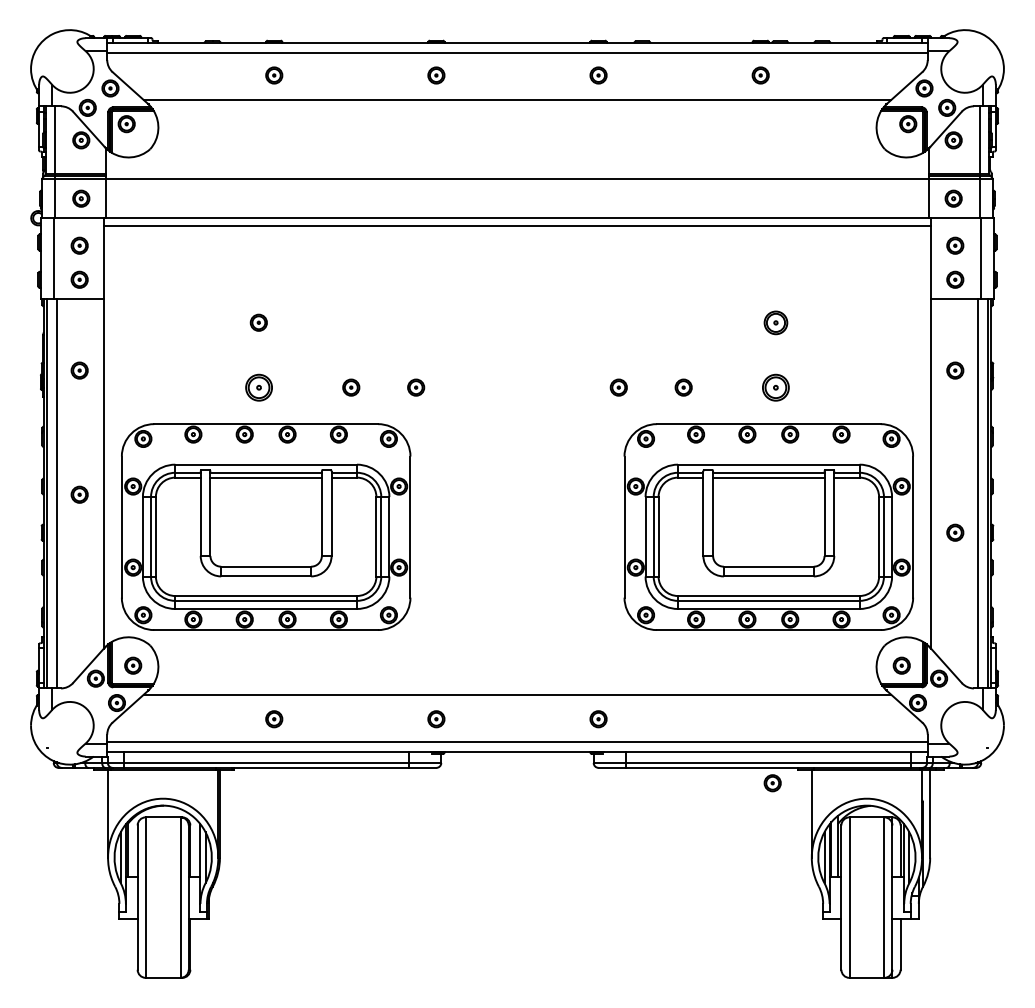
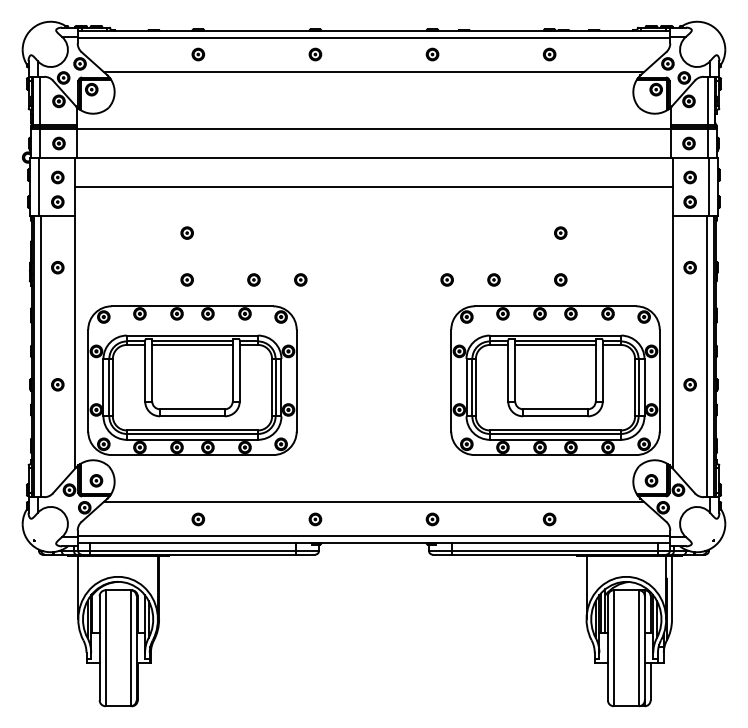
line: (517, 225) -> (374, 186), moved
part: (776, 322) -> (561, 232), size x0.71
part: (258, 387) -> (186, 279), size x0.62
part: (776, 387) -> (561, 279), size x0.62
part: (79, 494) -> (57, 384), moved
part: (772, 783) -> (549, 519), moved

